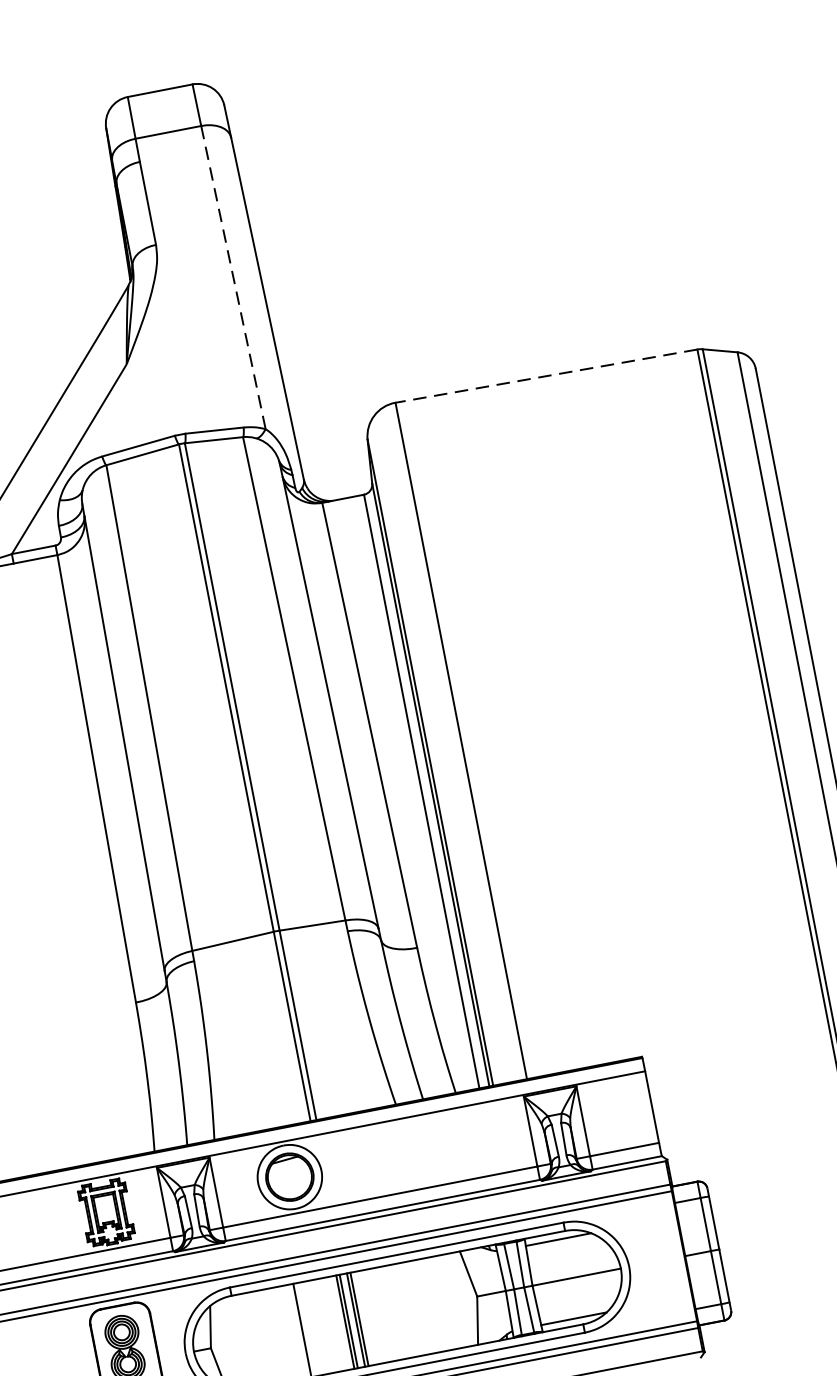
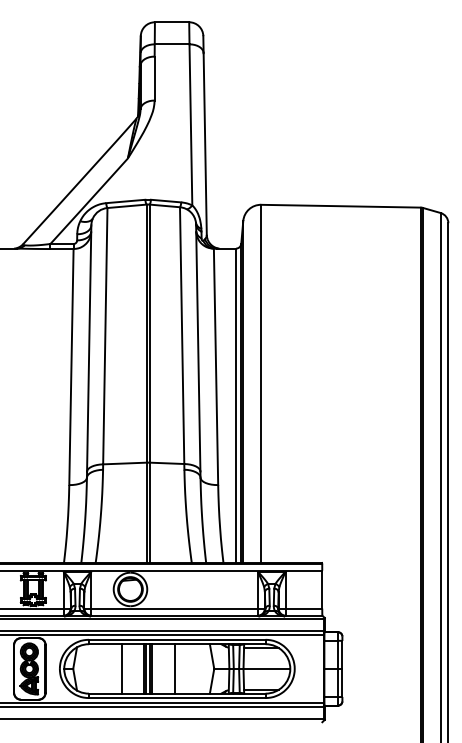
line: (232, 276) -> (190, 124), dashed -> solid
line: (545, 376) -> (340, 206), dashed -> solid
line: (402, 1310) -> (174, 668), added

